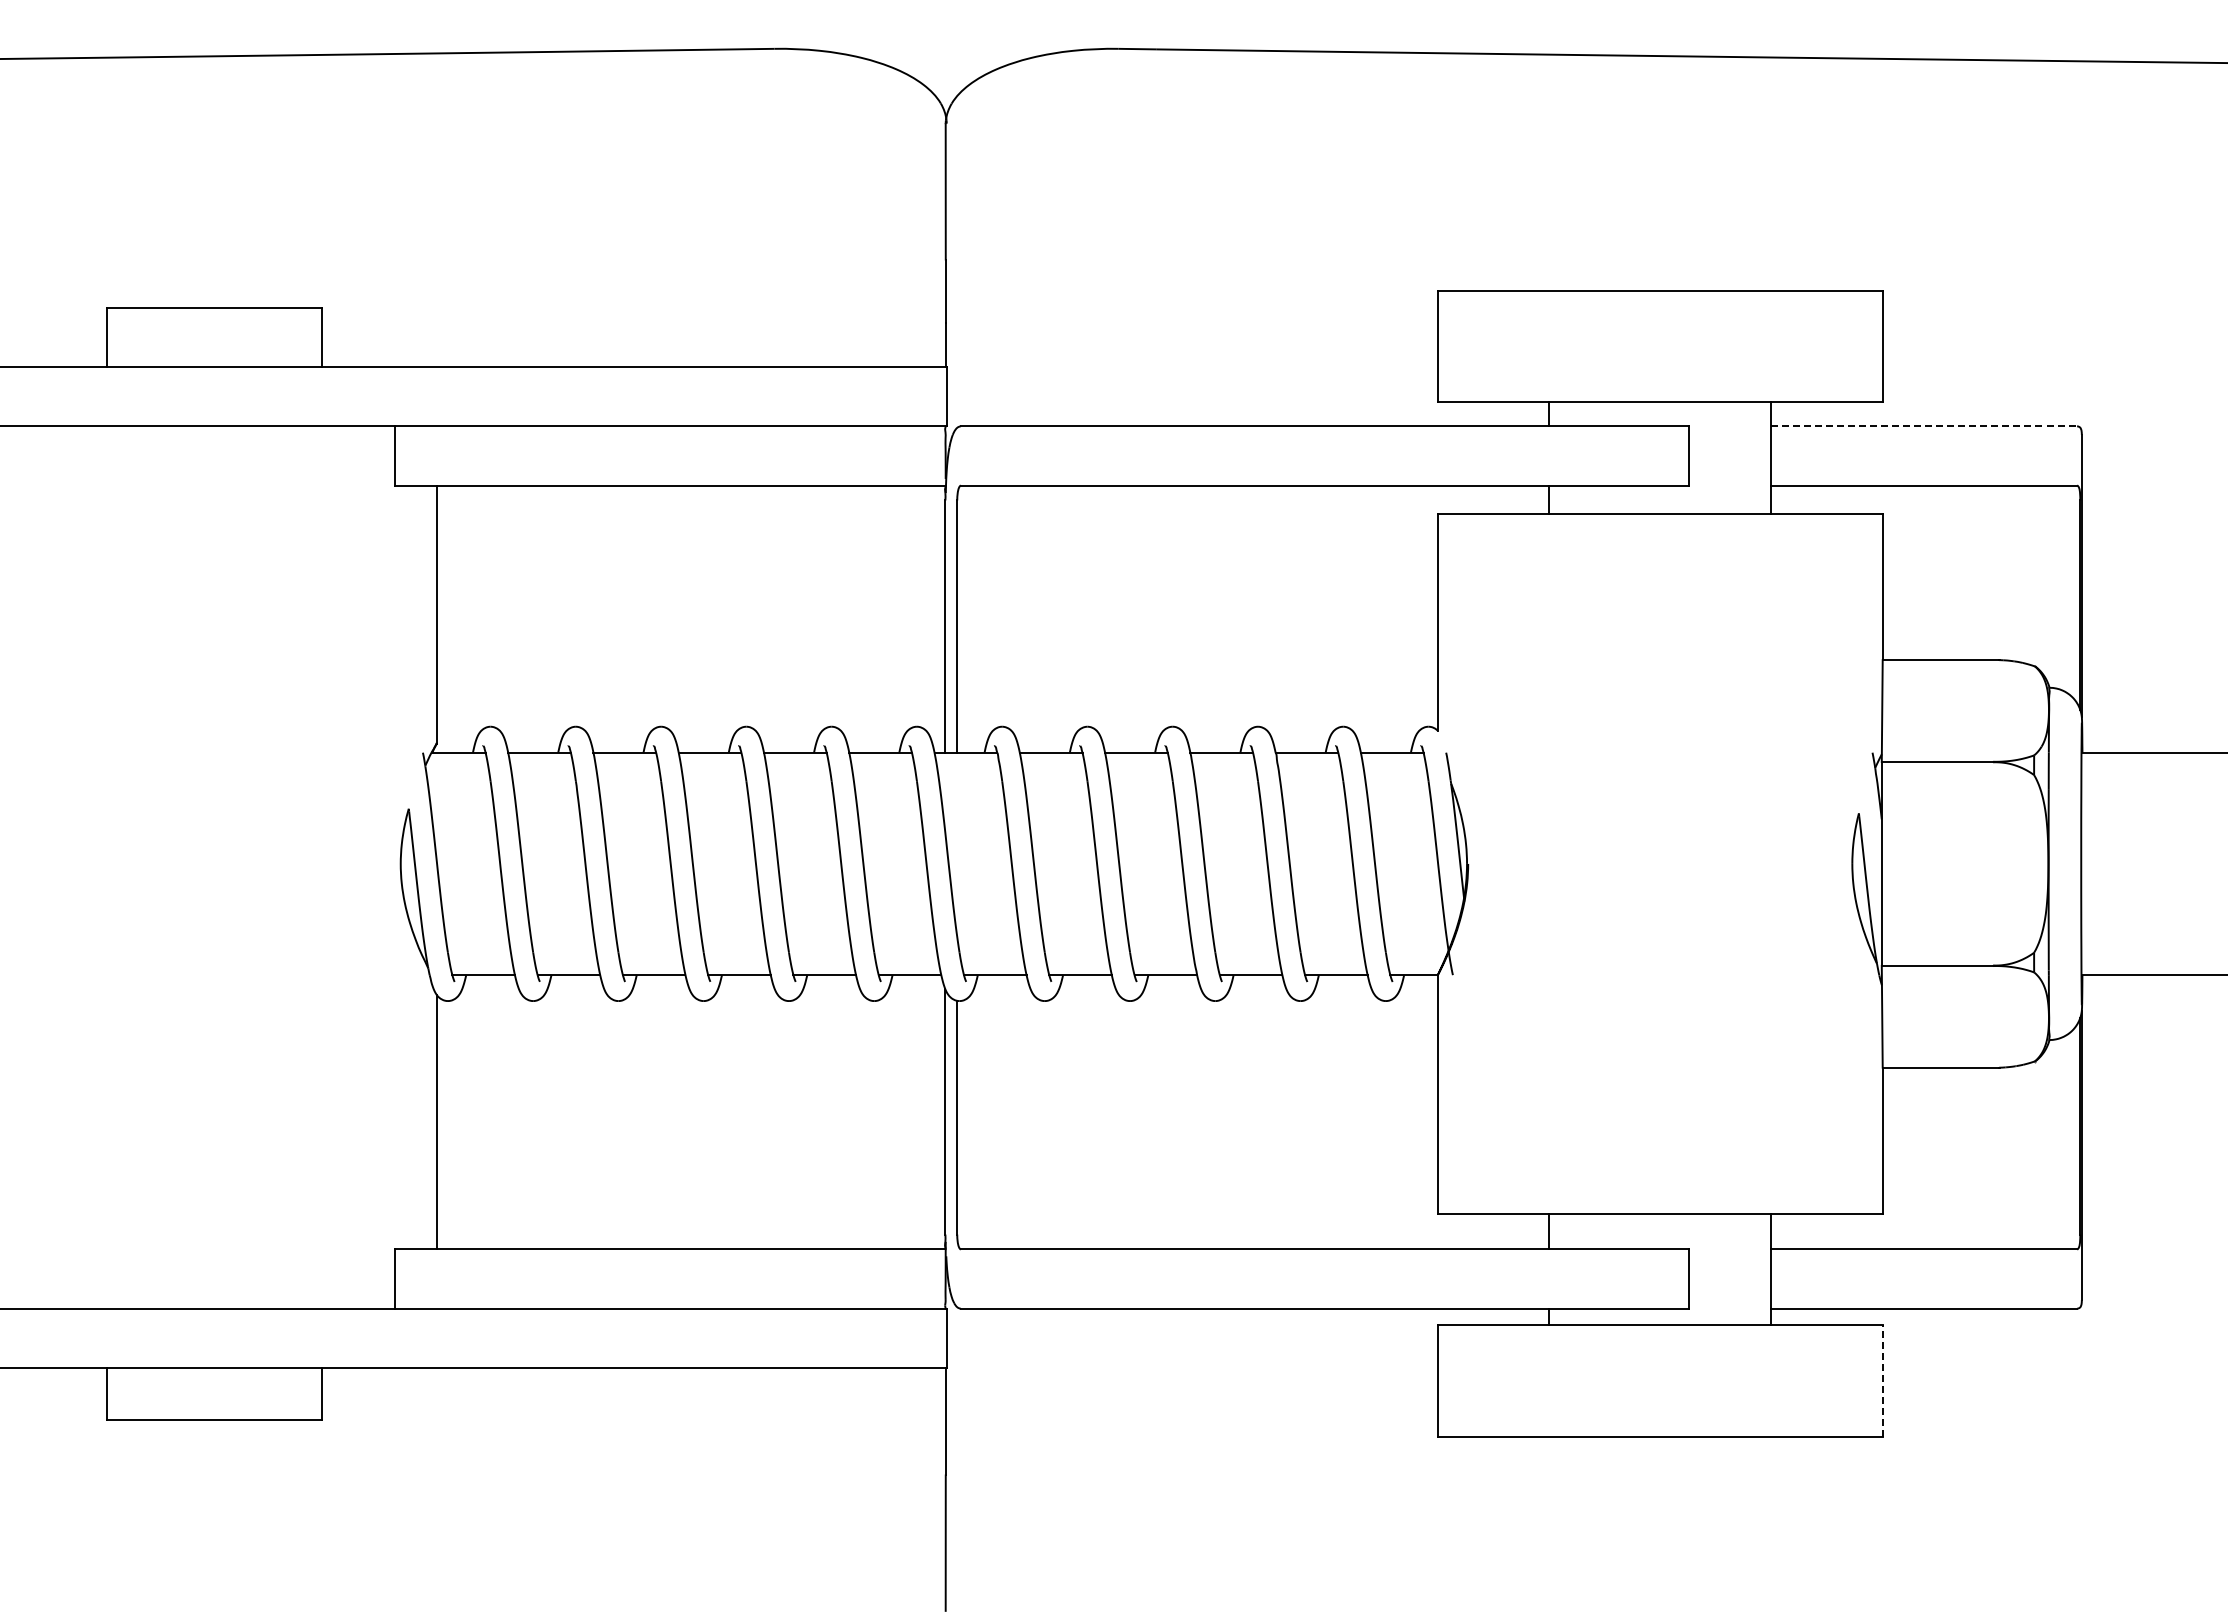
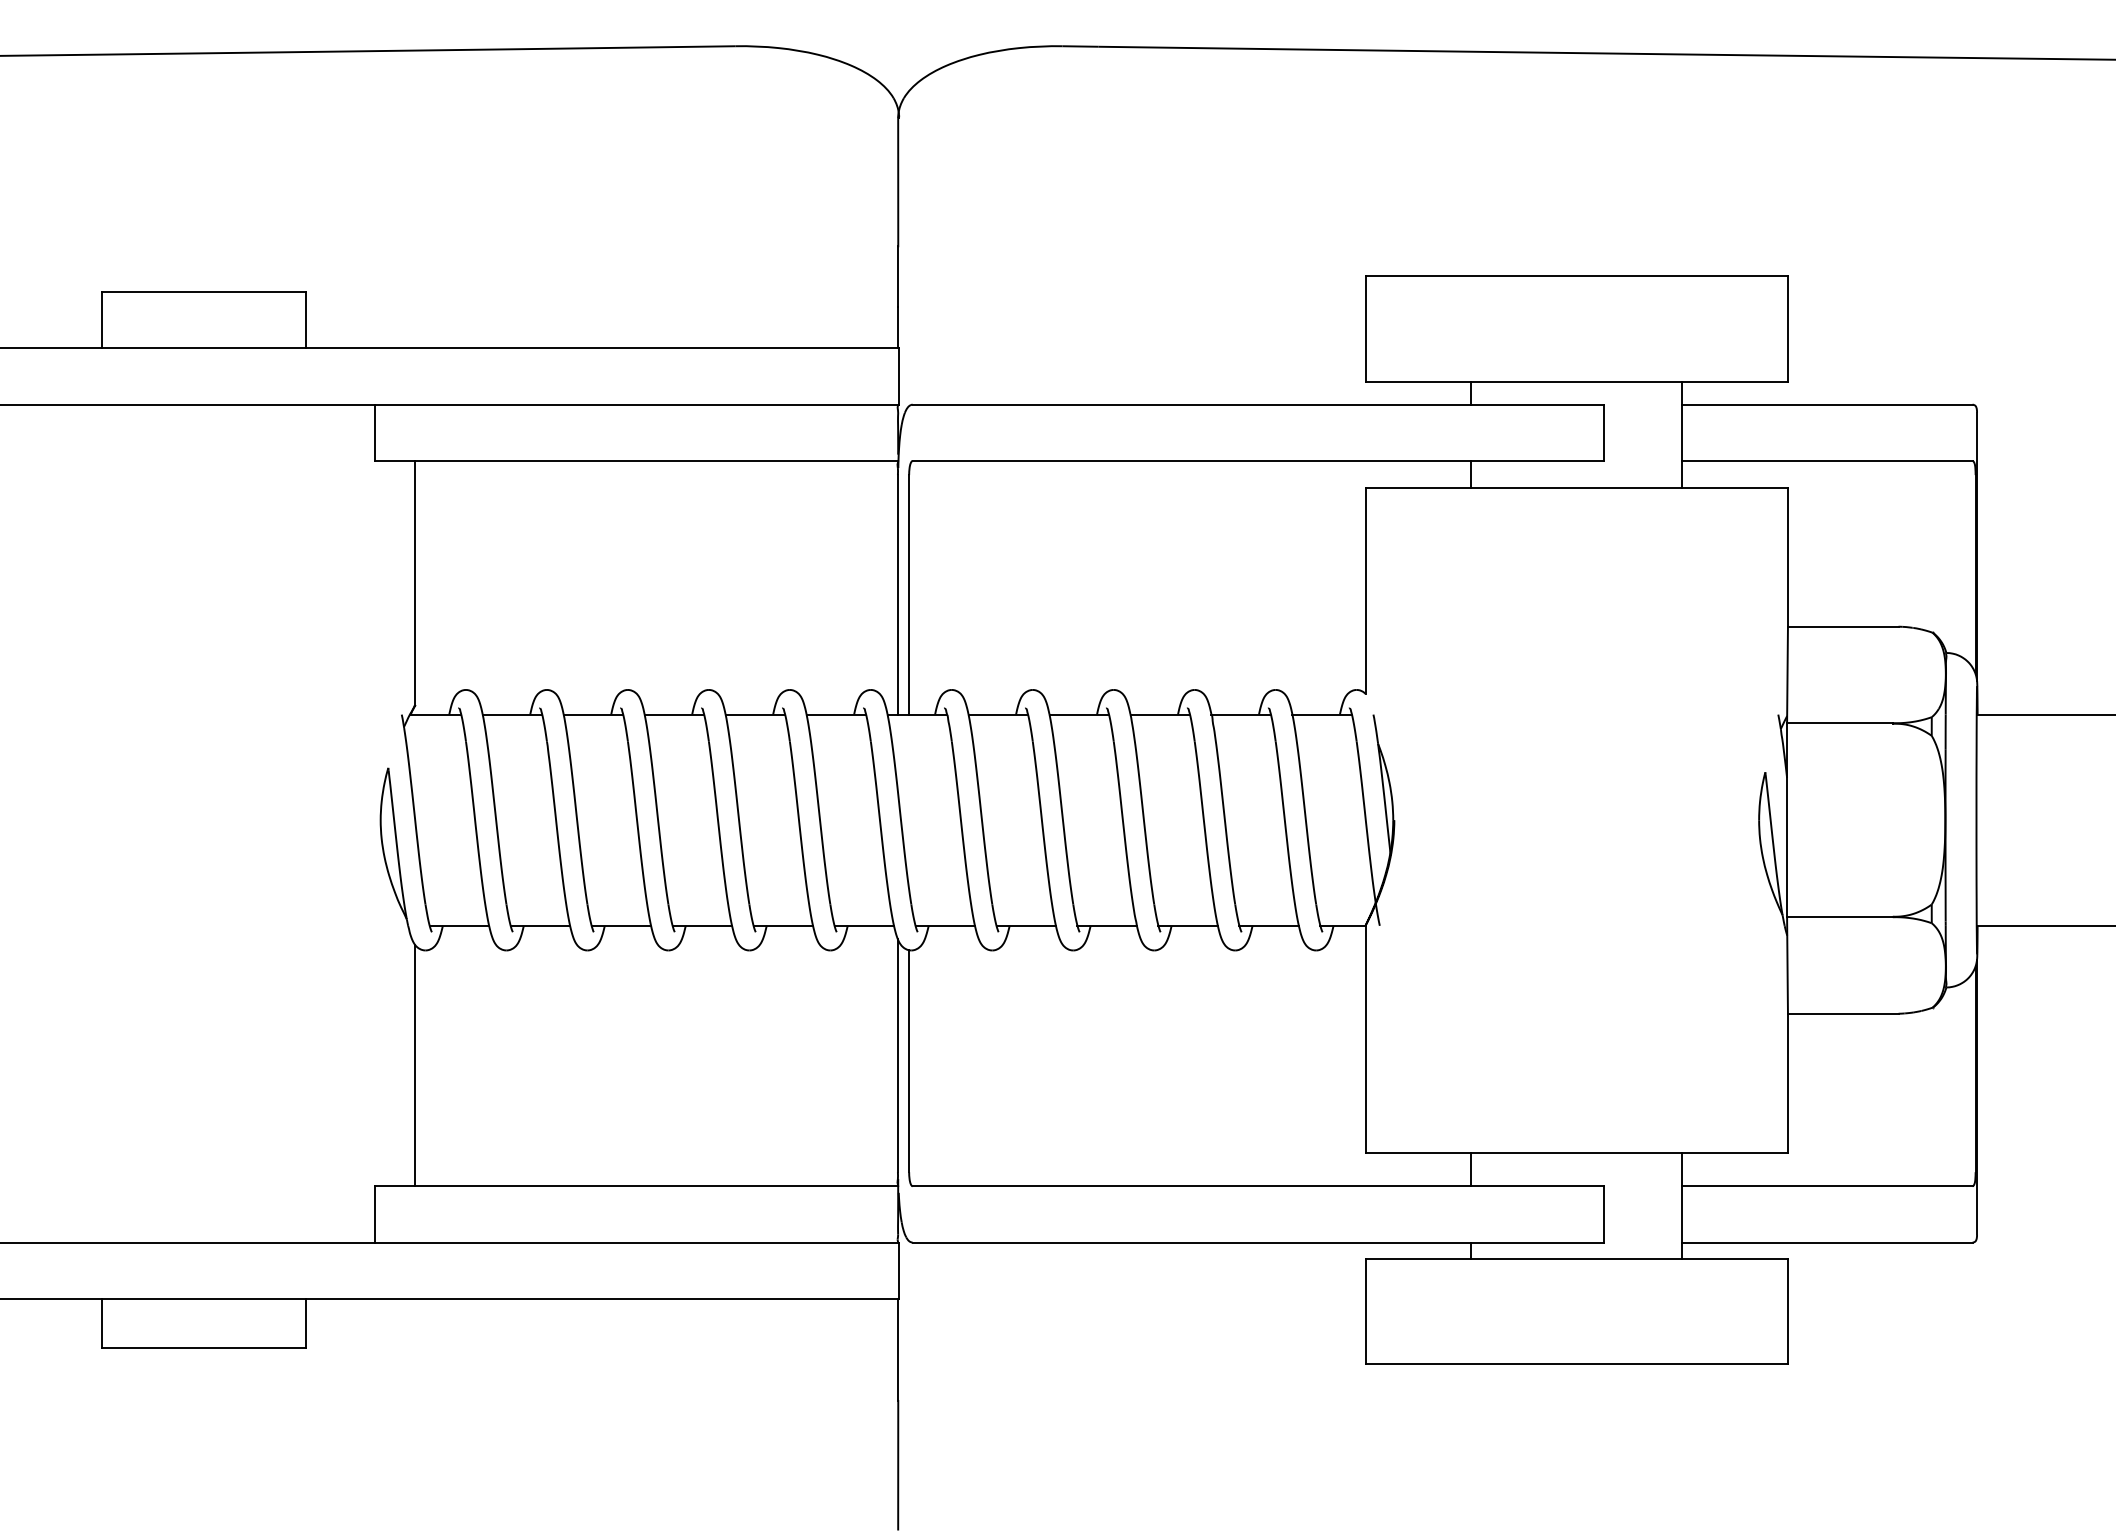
line: (1924, 426) -> (1827, 404), dashed -> solid
line: (1882, 1381) -> (1787, 1311), dashed -> solid

